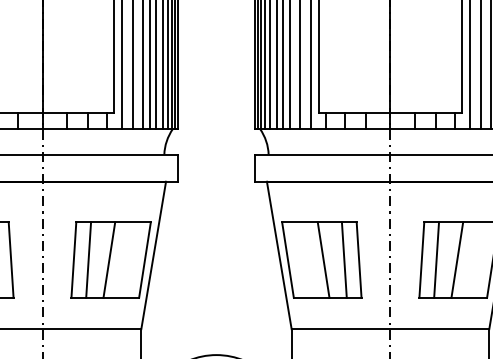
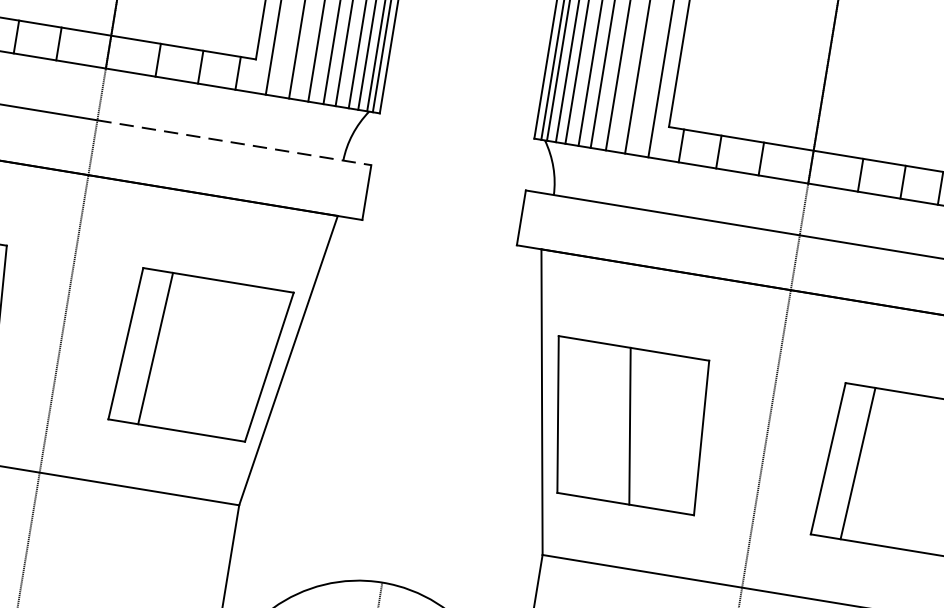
line: (110, 154) -> (234, 142), solid -> dashed
line: (109, 259) -> (197, 354), removed
line: (343, 259) -> (670, 431), removed
line: (457, 259) -> (900, 469), removed

